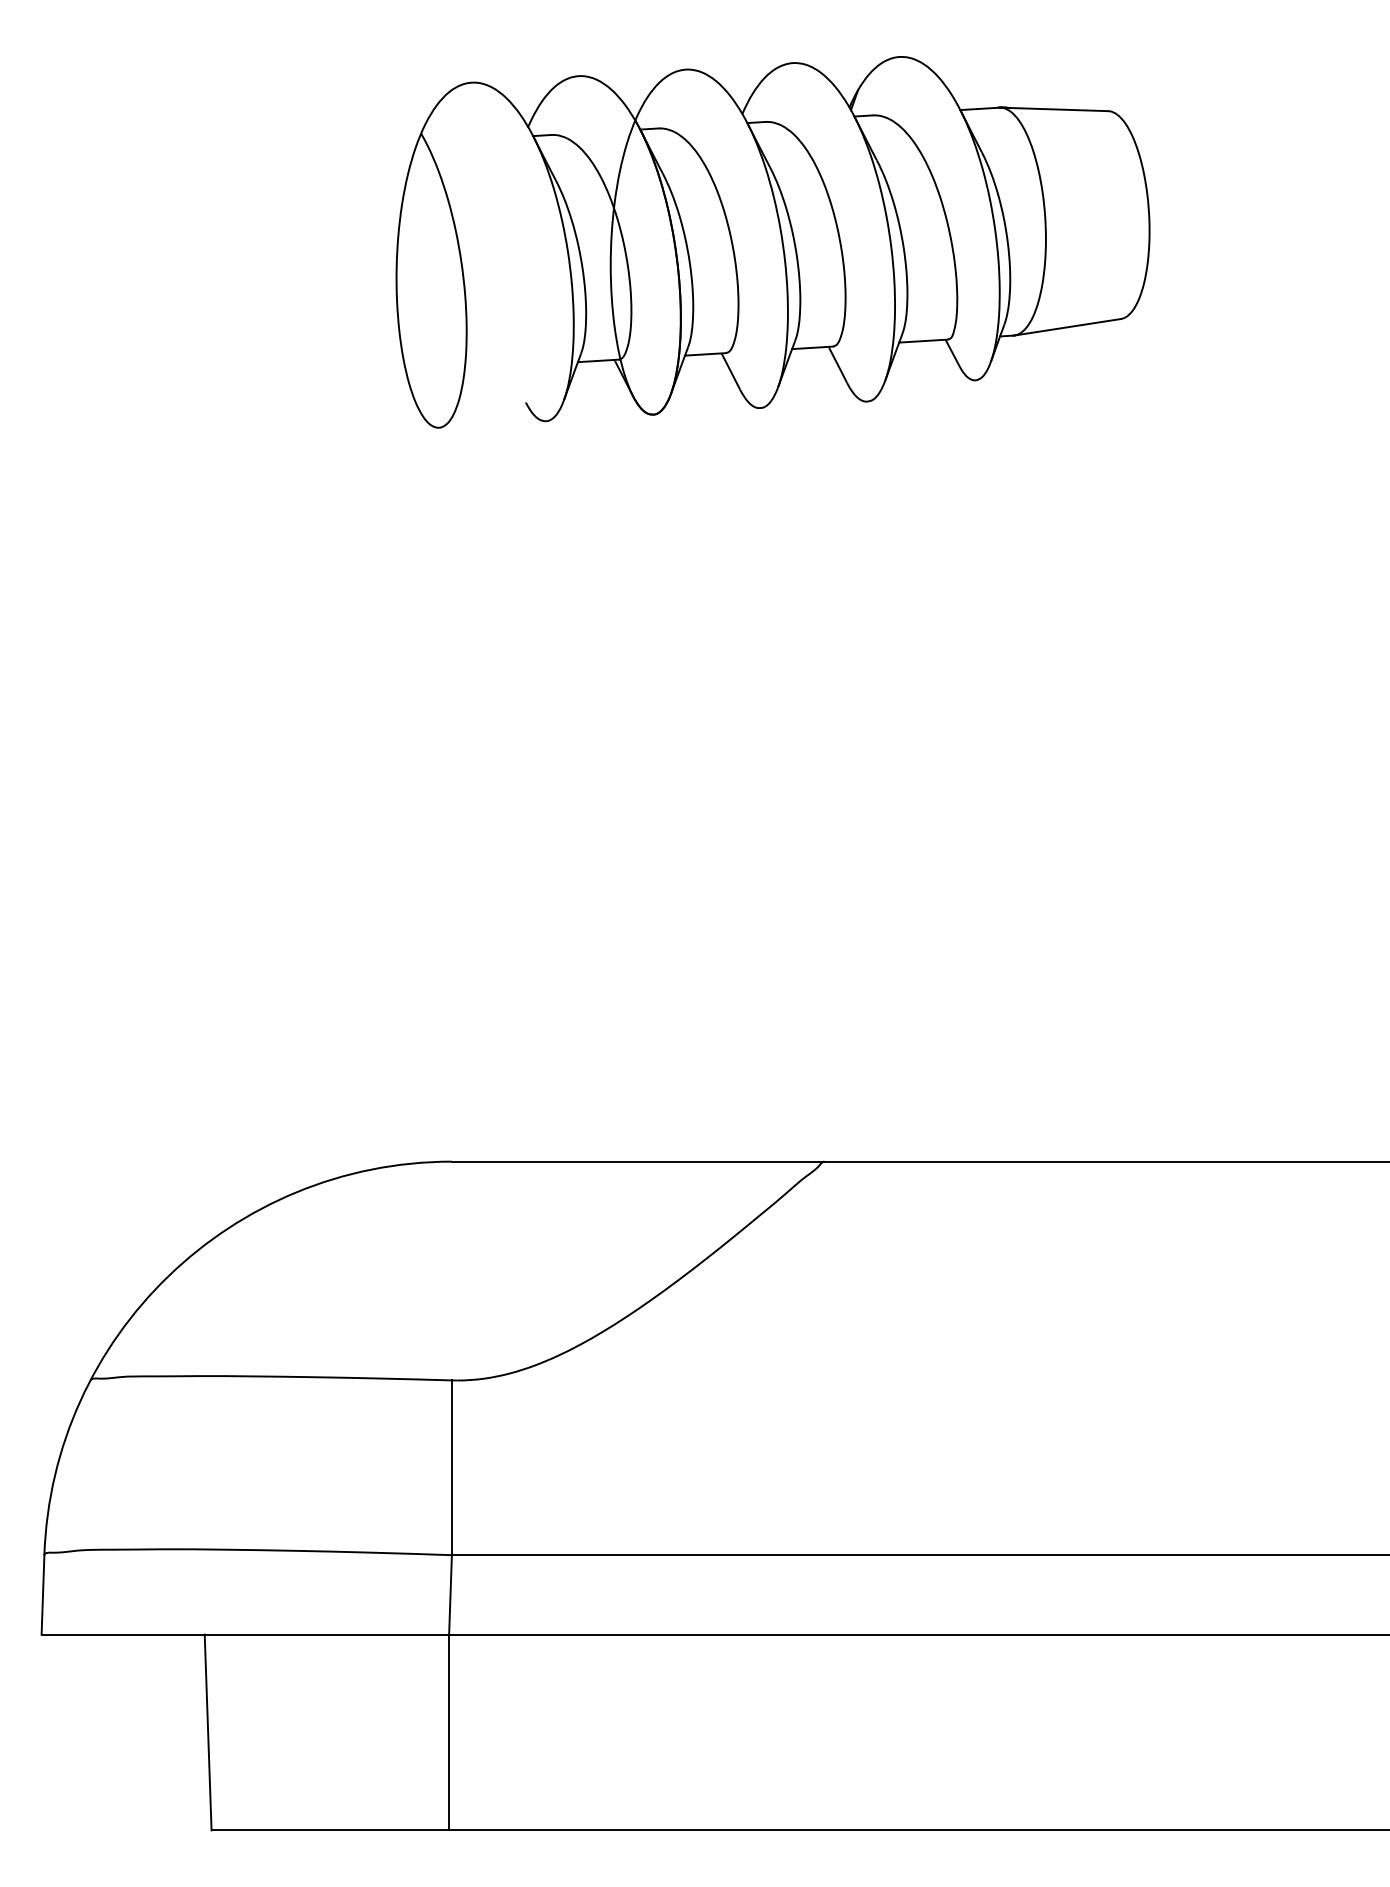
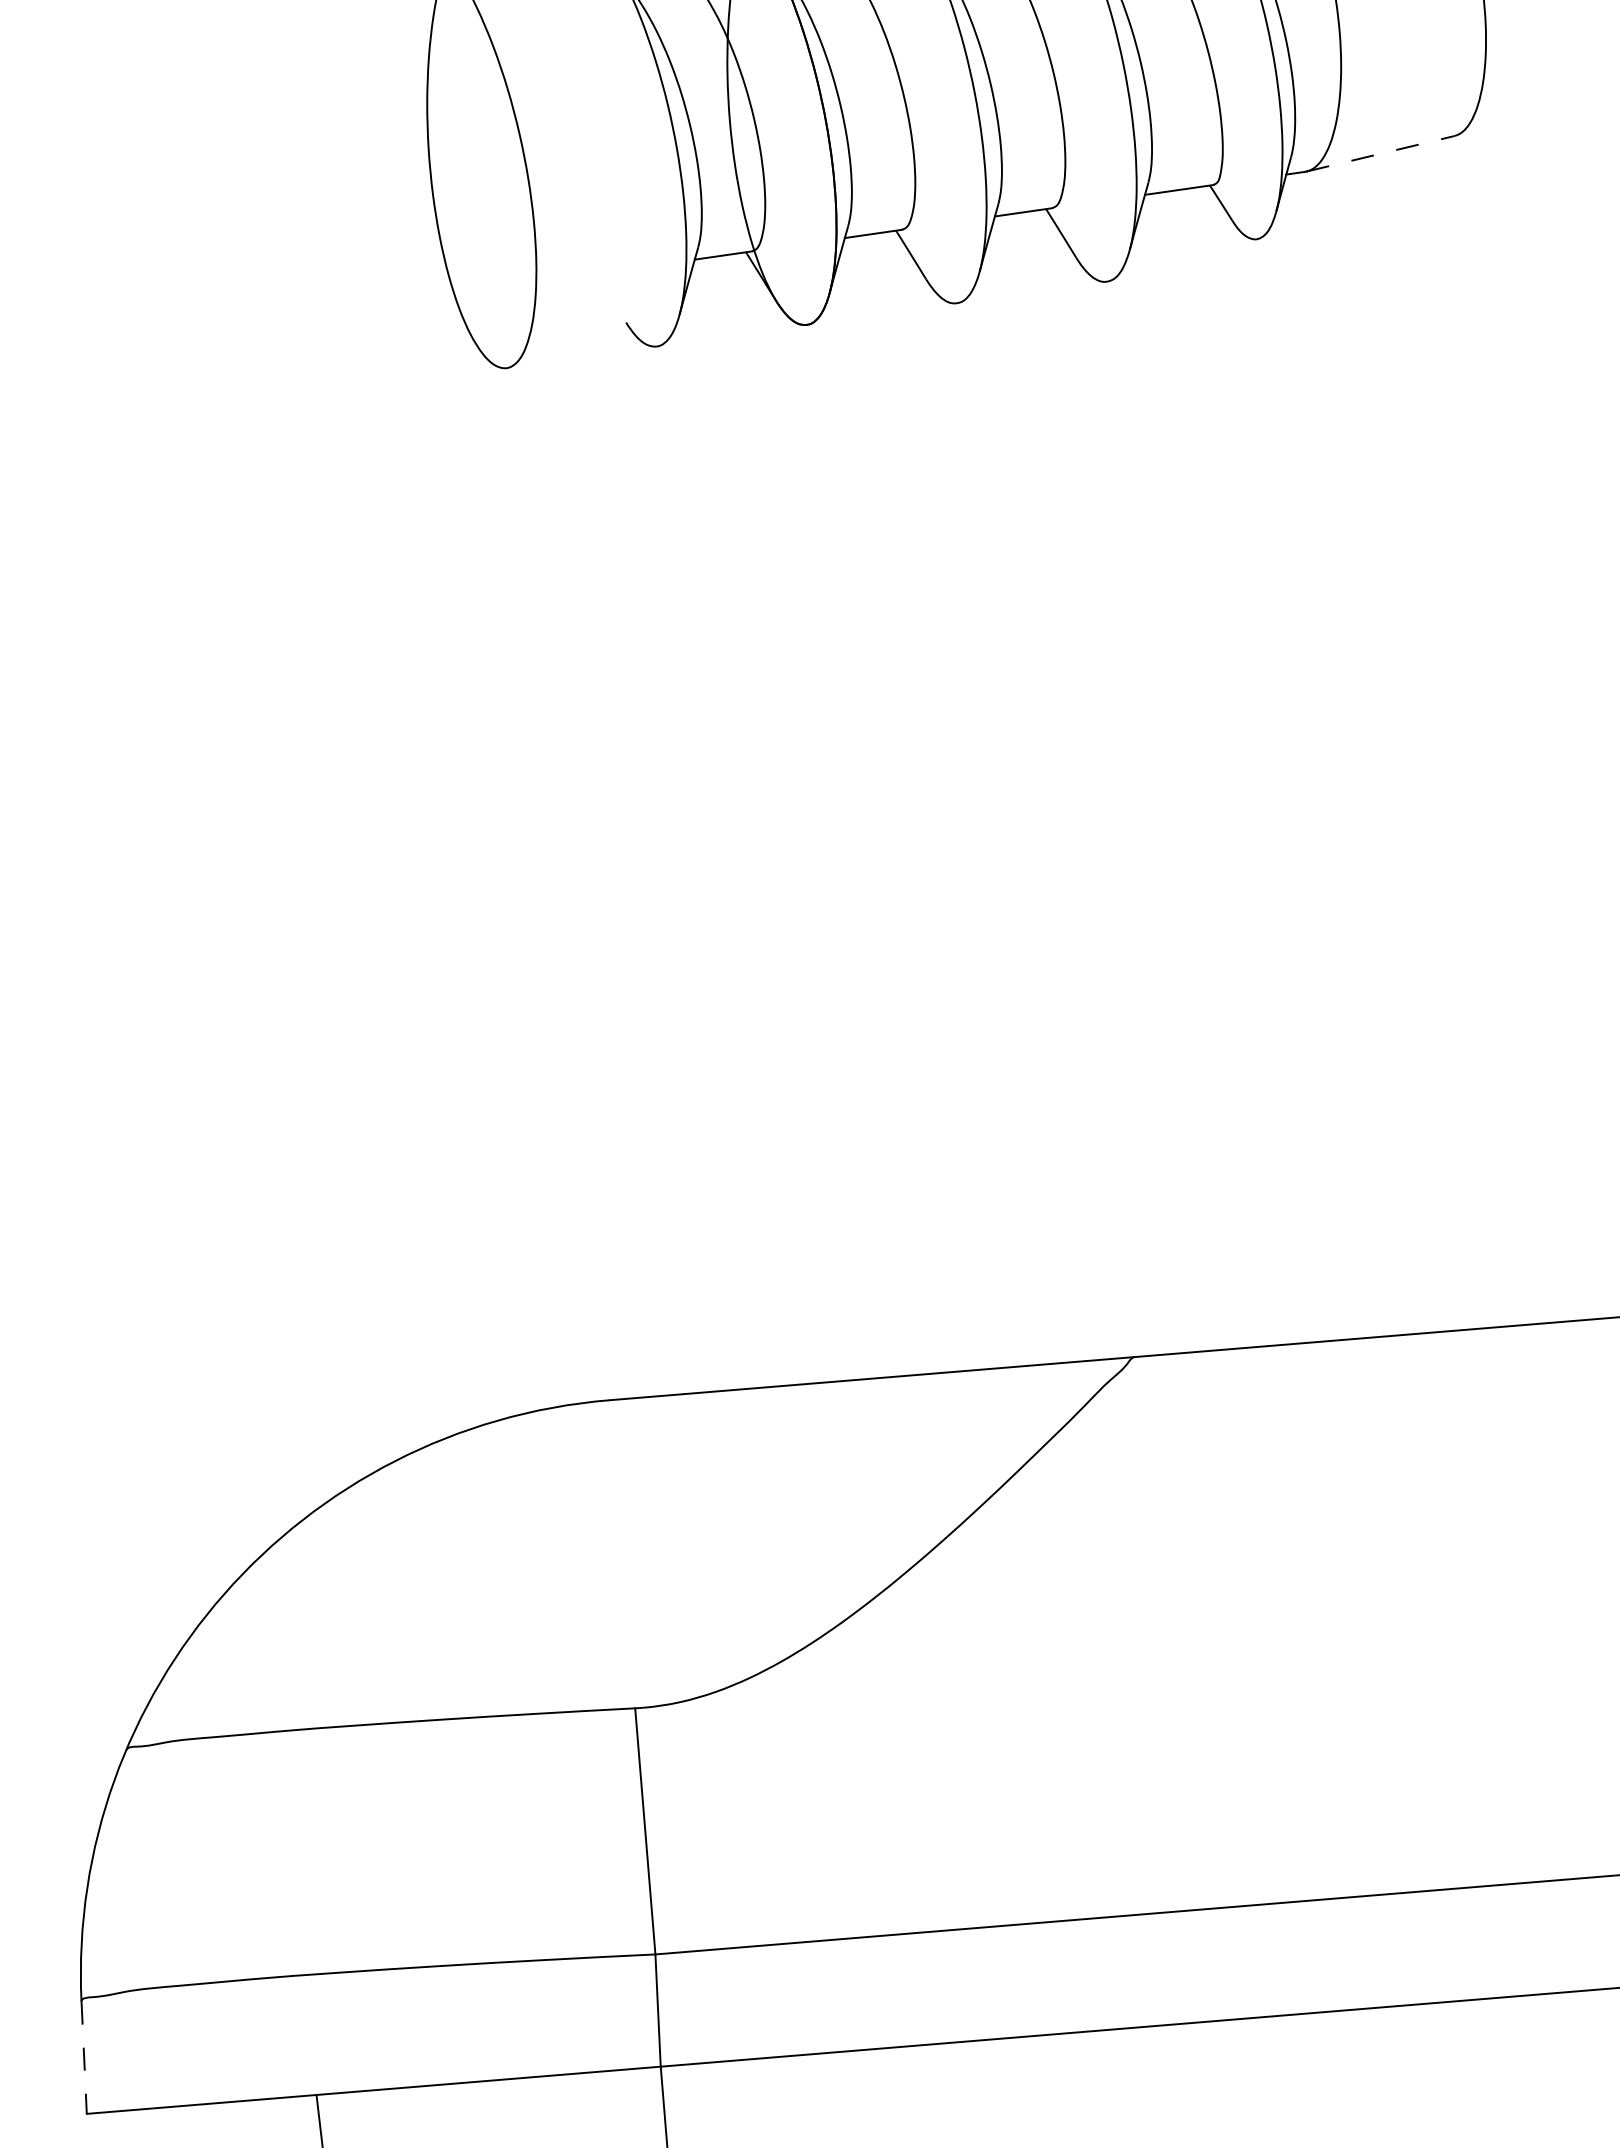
line: (1067, 327) -> (1380, 154), solid -> dashed
line: (43, 1594) -> (84, 2057), solid -> dashed

